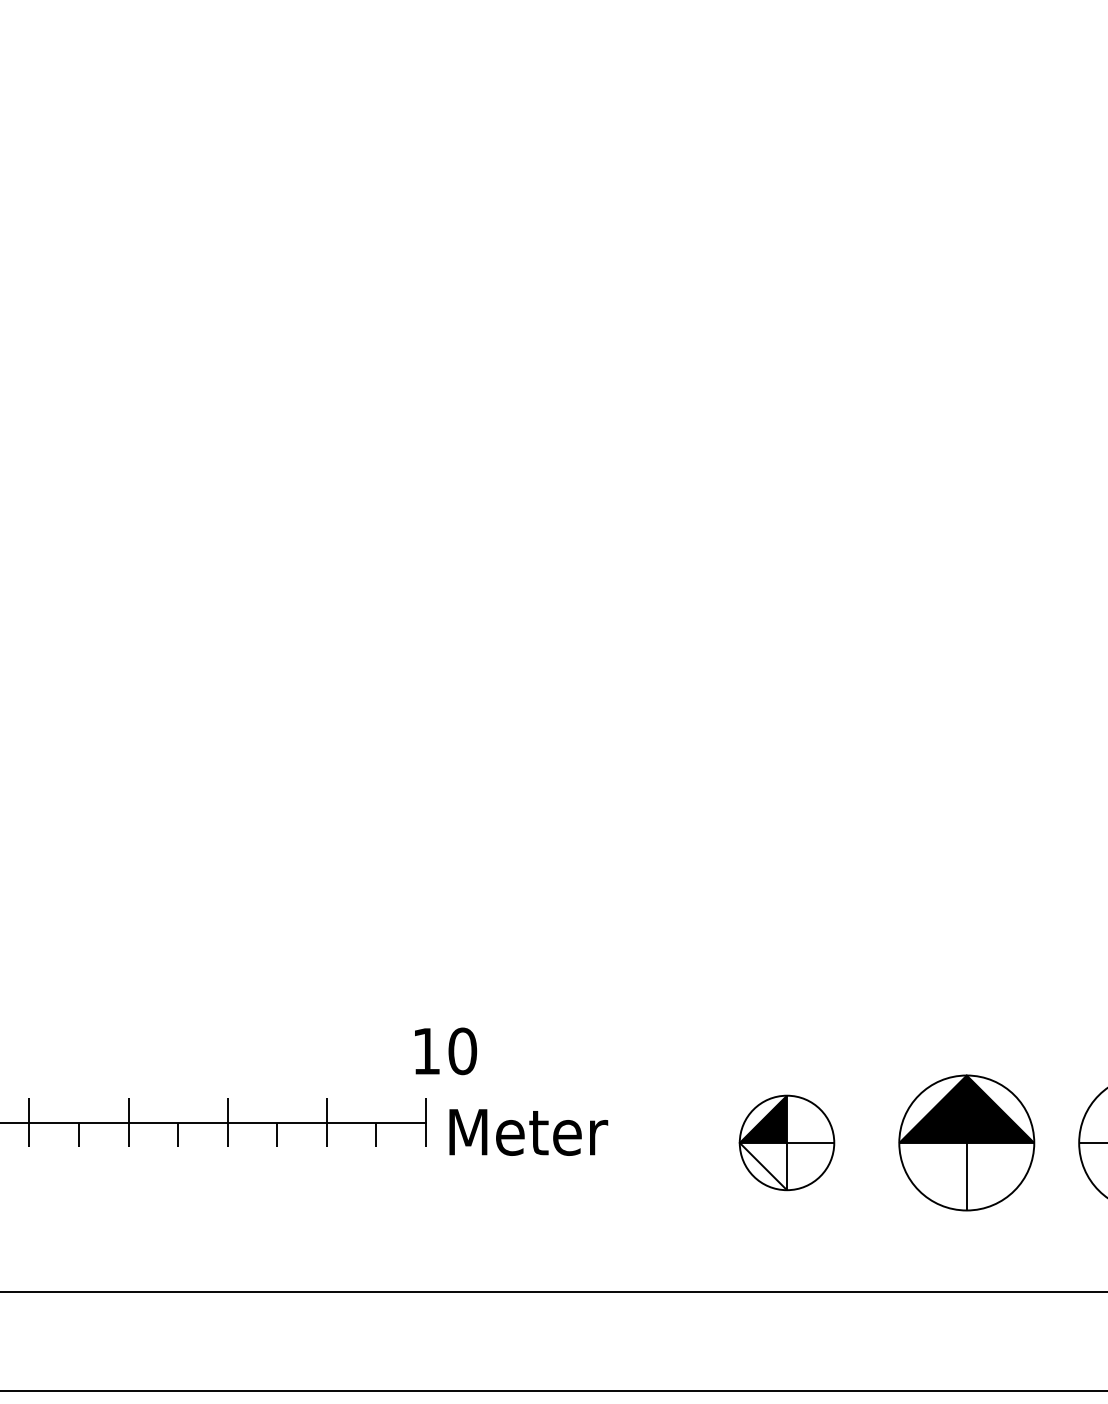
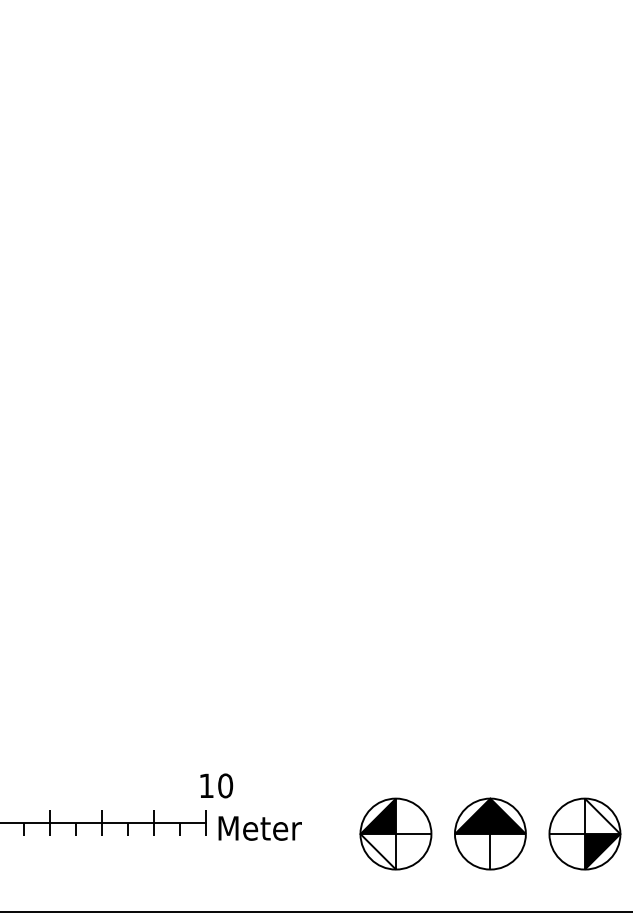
part: (786, 1141) -> (395, 833), size x1.43

